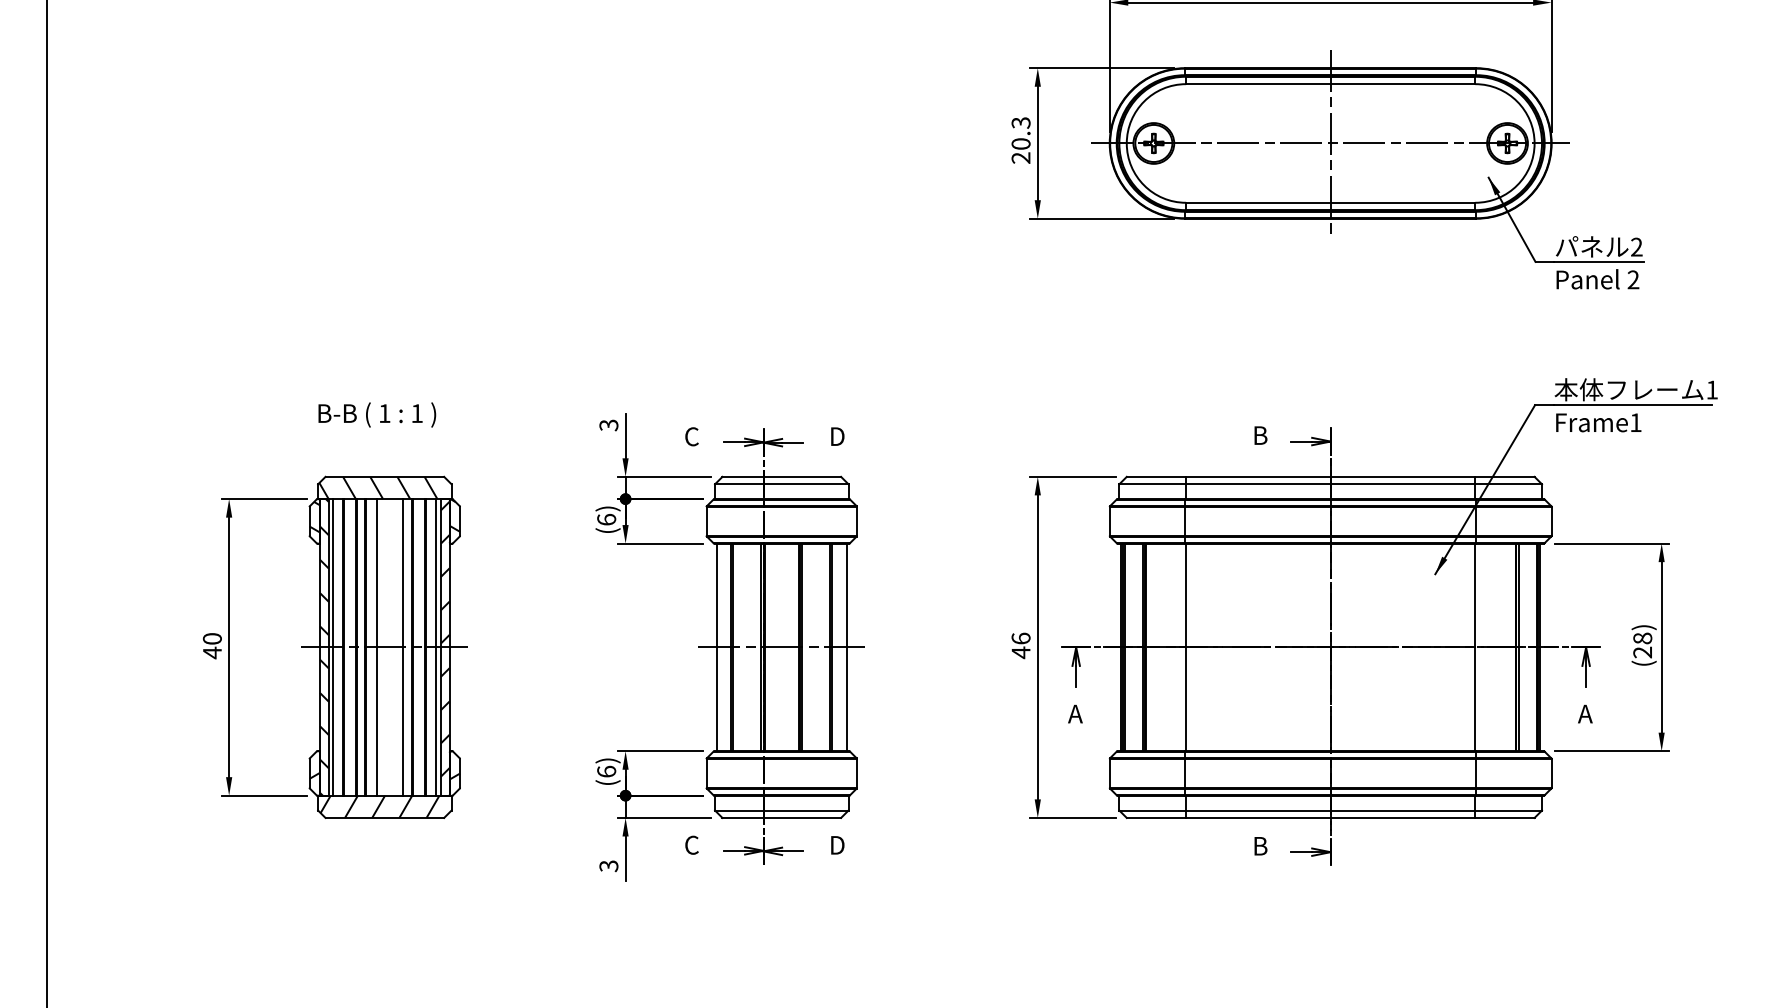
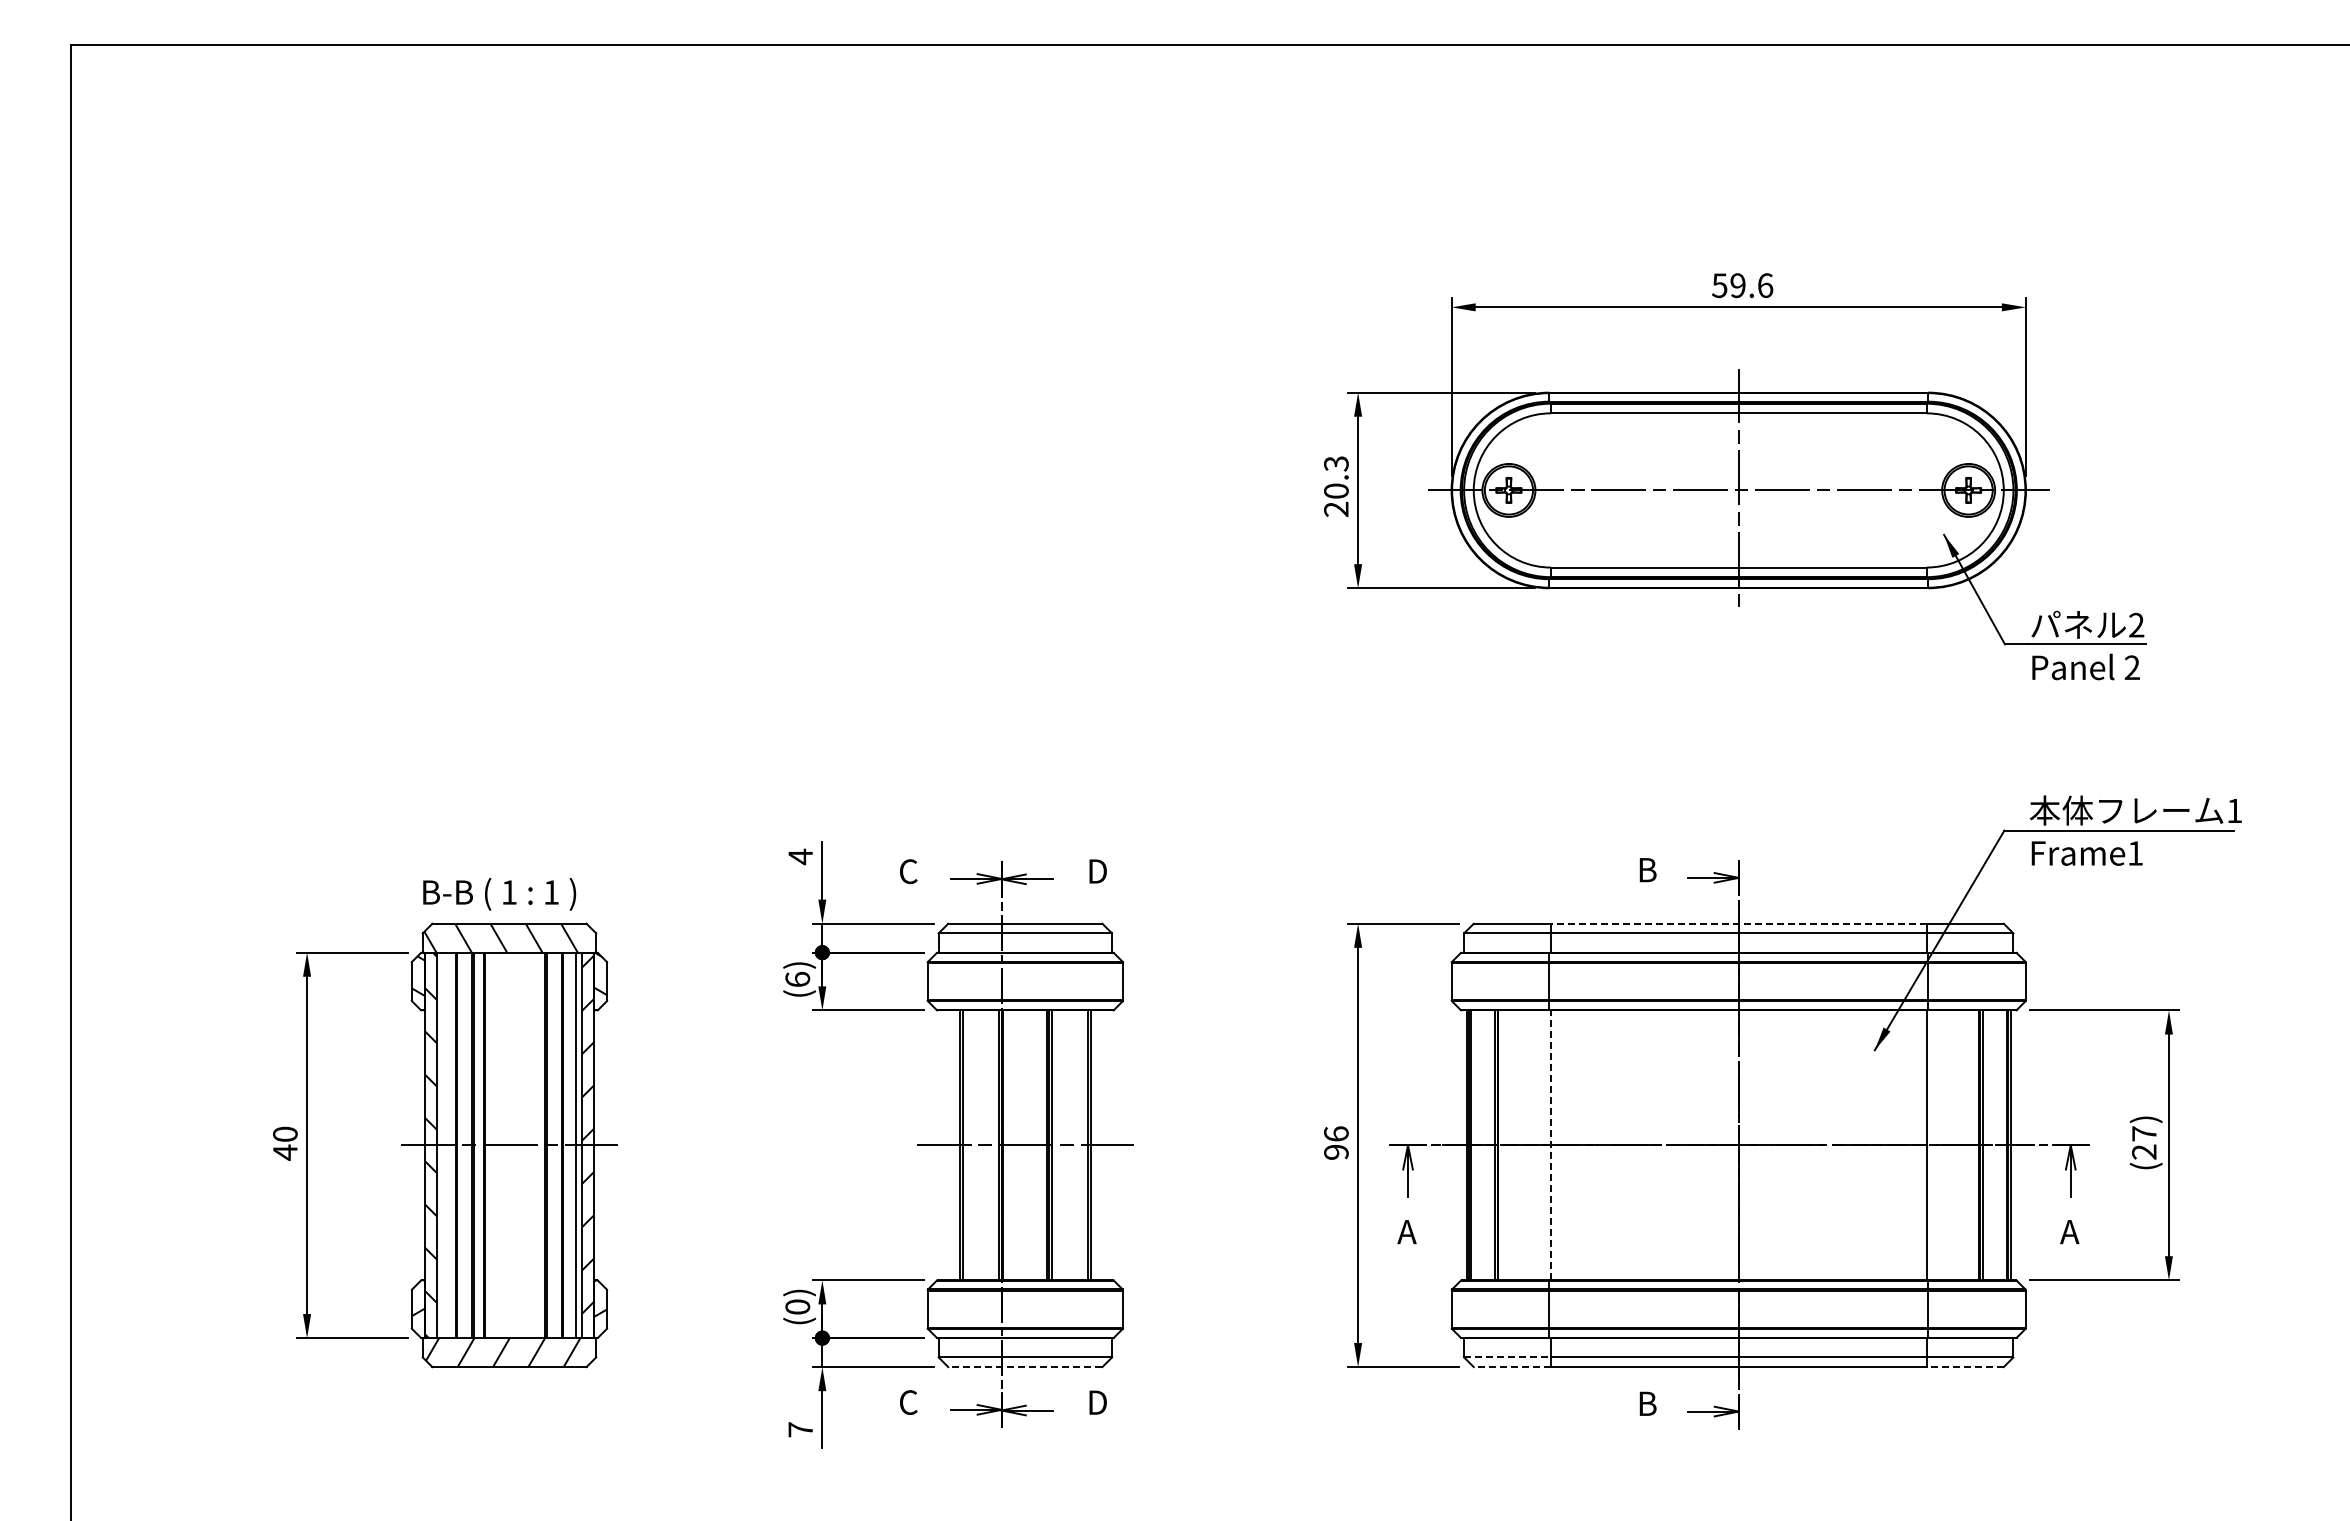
text: (377, 415) -> (499, 894), moved
text: (608, 425) -> (800, 856), 3 -> 4
line: (1330, 476) -> (1738, 923), solid -> dashed
text: (1642, 638) -> (2144, 1133), (28) -> (27)
line: (333, 647) -> (442, 1145), removed
line: (377, 647) -> (499, 1145), removed
line: (403, 647) -> (533, 1145), removed
line: (717, 647) -> (941, 1145), removed
line: (846, 647) -> (1109, 1145), removed
line: (1185, 647) -> (1550, 1145), solid -> dashed
text: (1021, 652) -> (1336, 1152), 46 -> 96
text: (606, 771) -> (797, 1306), (6) -> (0)
line: (1152, 810) -> (1507, 1357), solid -> dashed
line: (781, 818) -> (1024, 1367), solid -> dashed
line: (1156, 818) -> (1512, 1367), solid -> dashed
line: (1505, 818) -> (1965, 1367), solid -> dashed
text: (608, 865) -> (800, 1429), 3 -> 7

